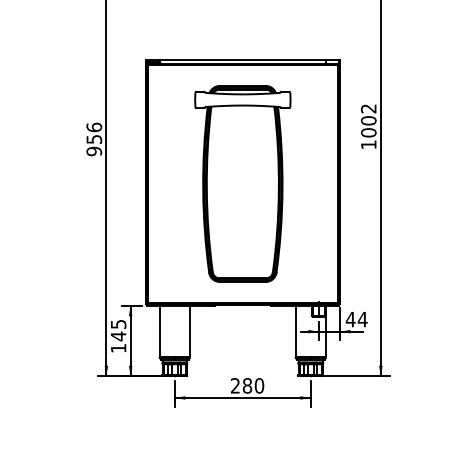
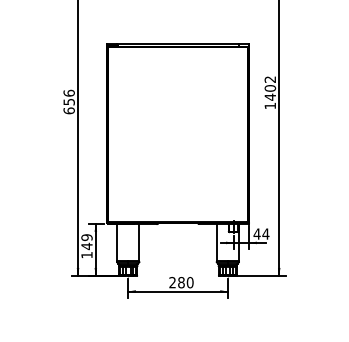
text: (369, 131) -> (270, 96), 1002 -> 1402
text: (93, 150) -> (68, 110), 956 -> 656
part: (242, 183) -> (177, 134), removed
text: (117, 324) -> (86, 237), 145 -> 149

